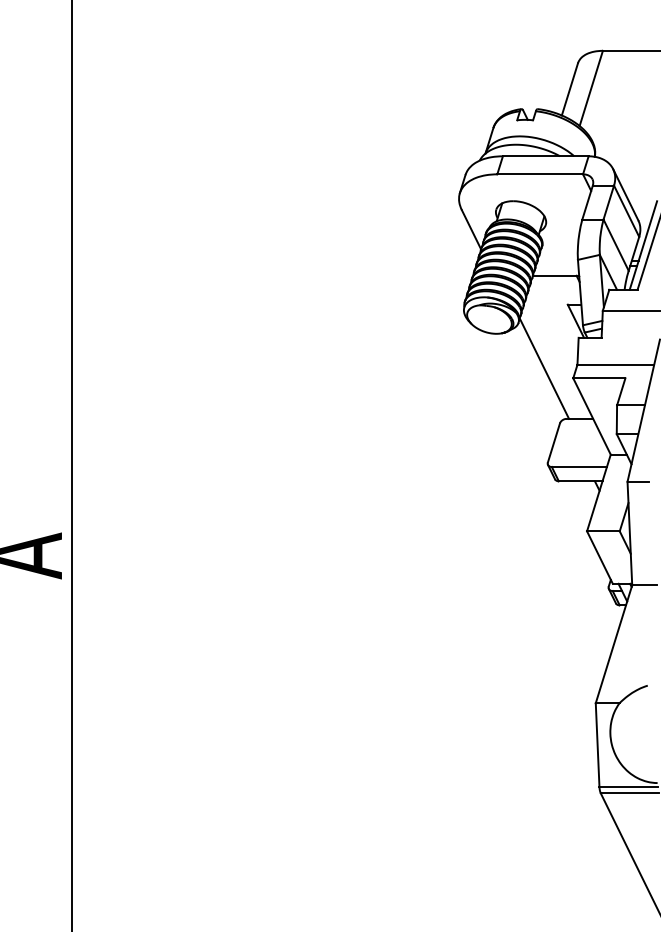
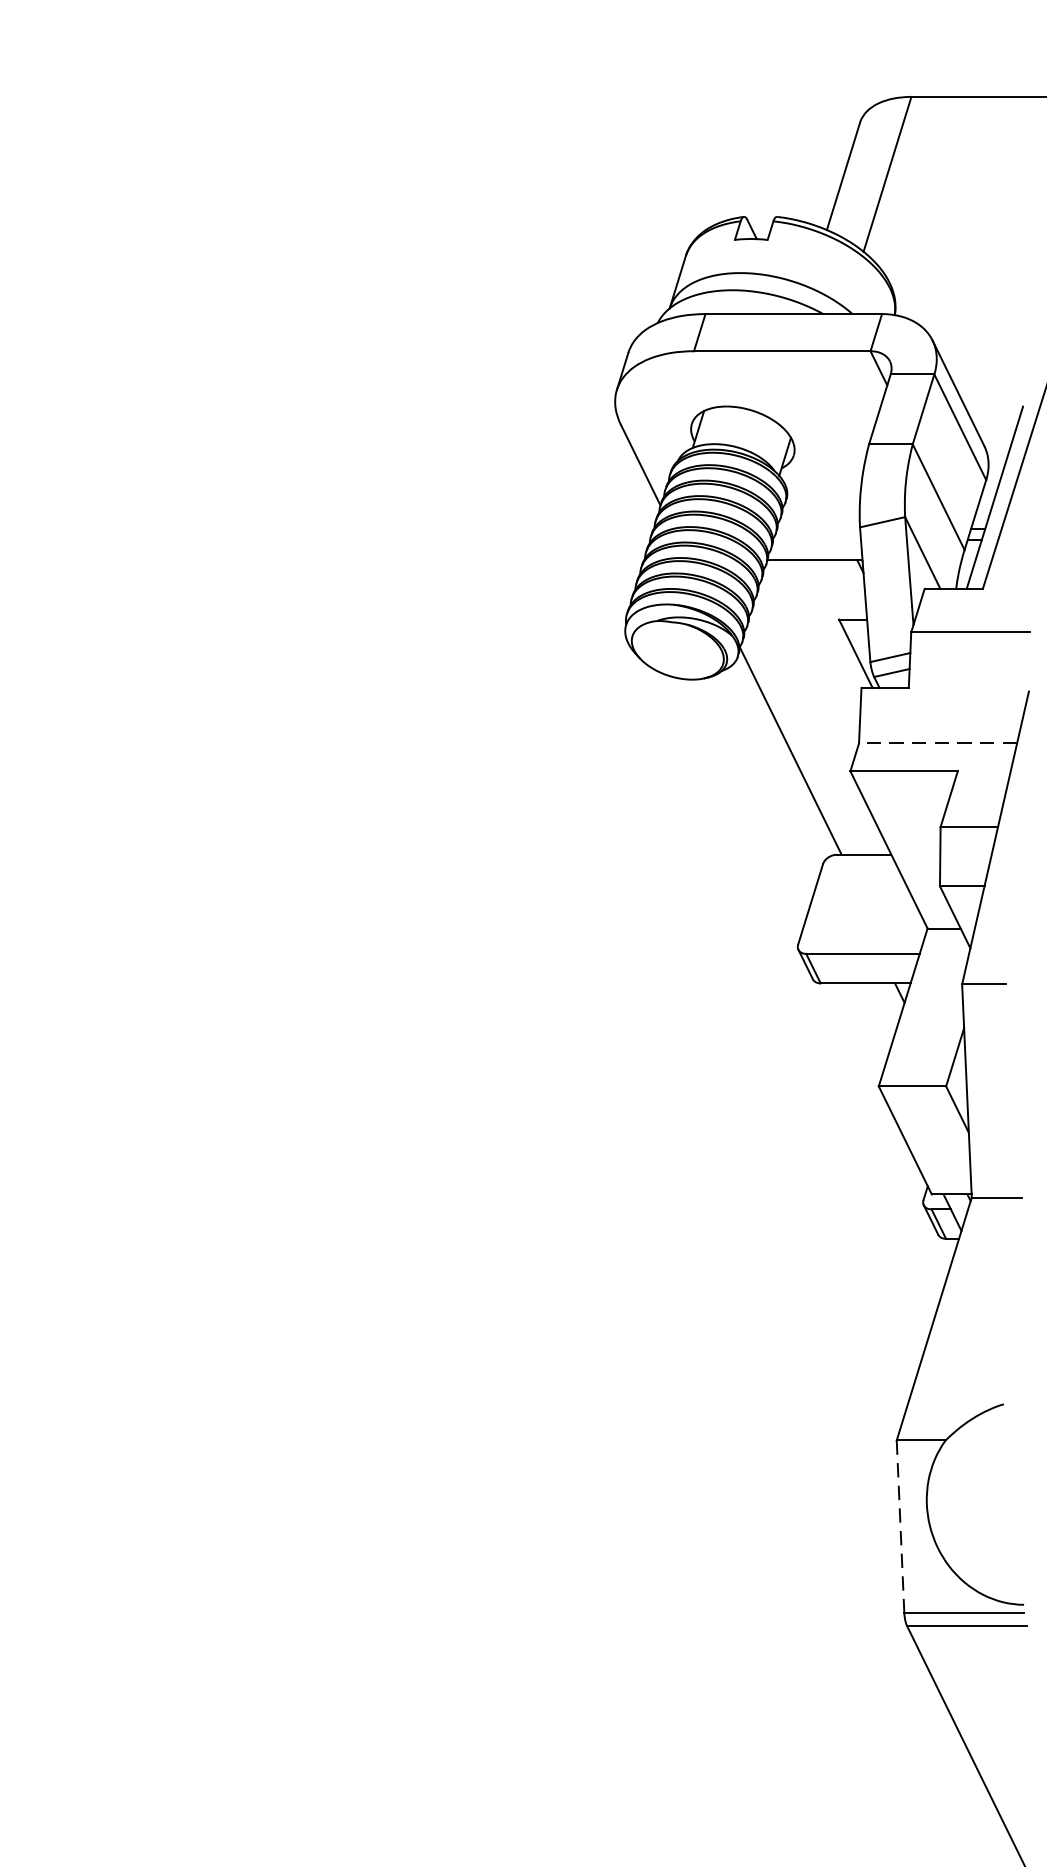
line: (615, 364) -> (937, 742), solid -> dashed
line: (597, 745) -> (900, 1527), solid -> dashed

